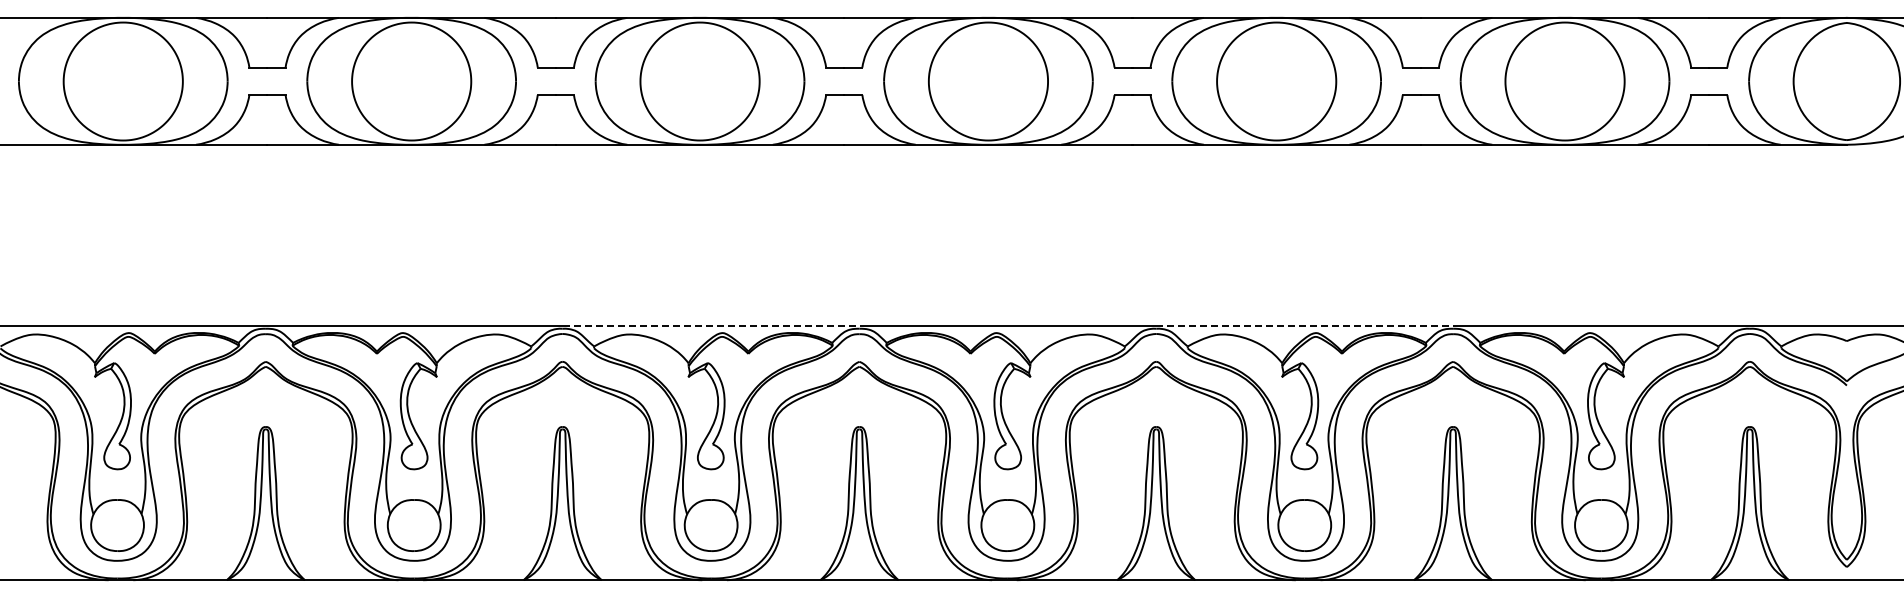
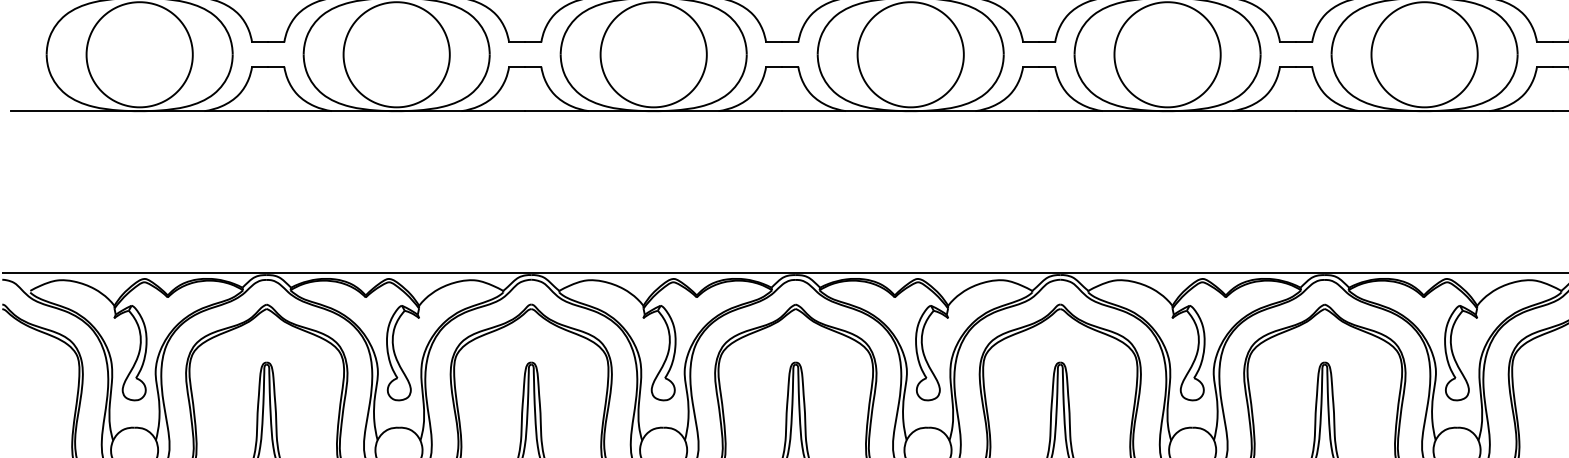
line: (711, 326) -> (663, 273), dashed -> solid
line: (1305, 326) -> (1193, 273), dashed -> solid

